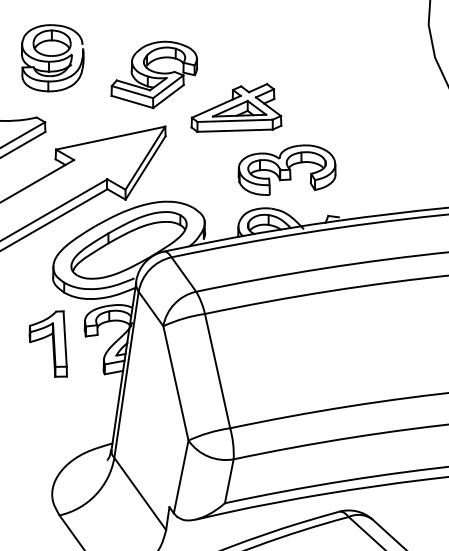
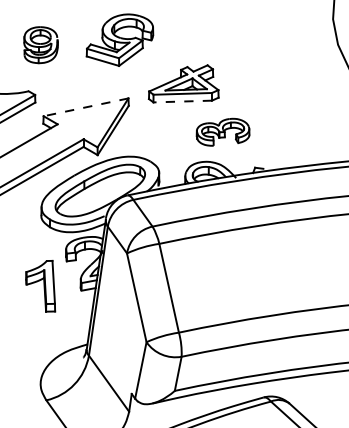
part: (51, 57) -> (40, 44), size x0.7
part: (153, 74) -> (119, 39), moved
line: (234, 130) -> (182, 101), solid -> dashed
line: (109, 138) -> (85, 107), solid -> dashed
part: (286, 170) -> (222, 132), size x0.7
part: (48, 344) -> (40, 286), moved

